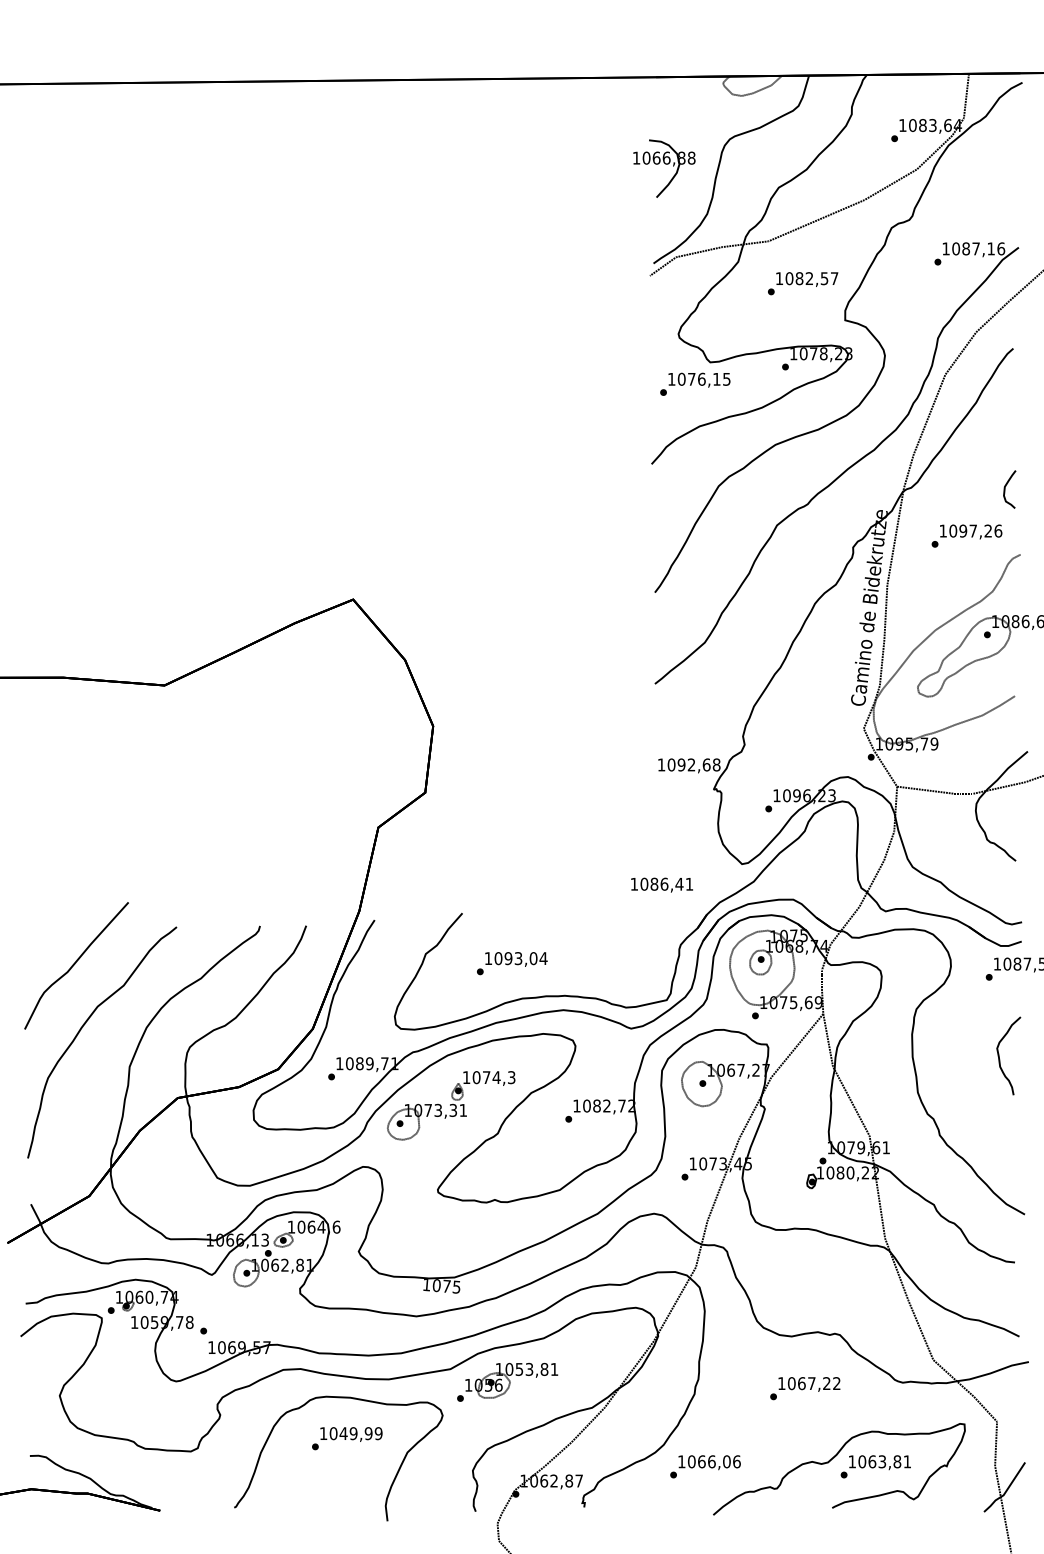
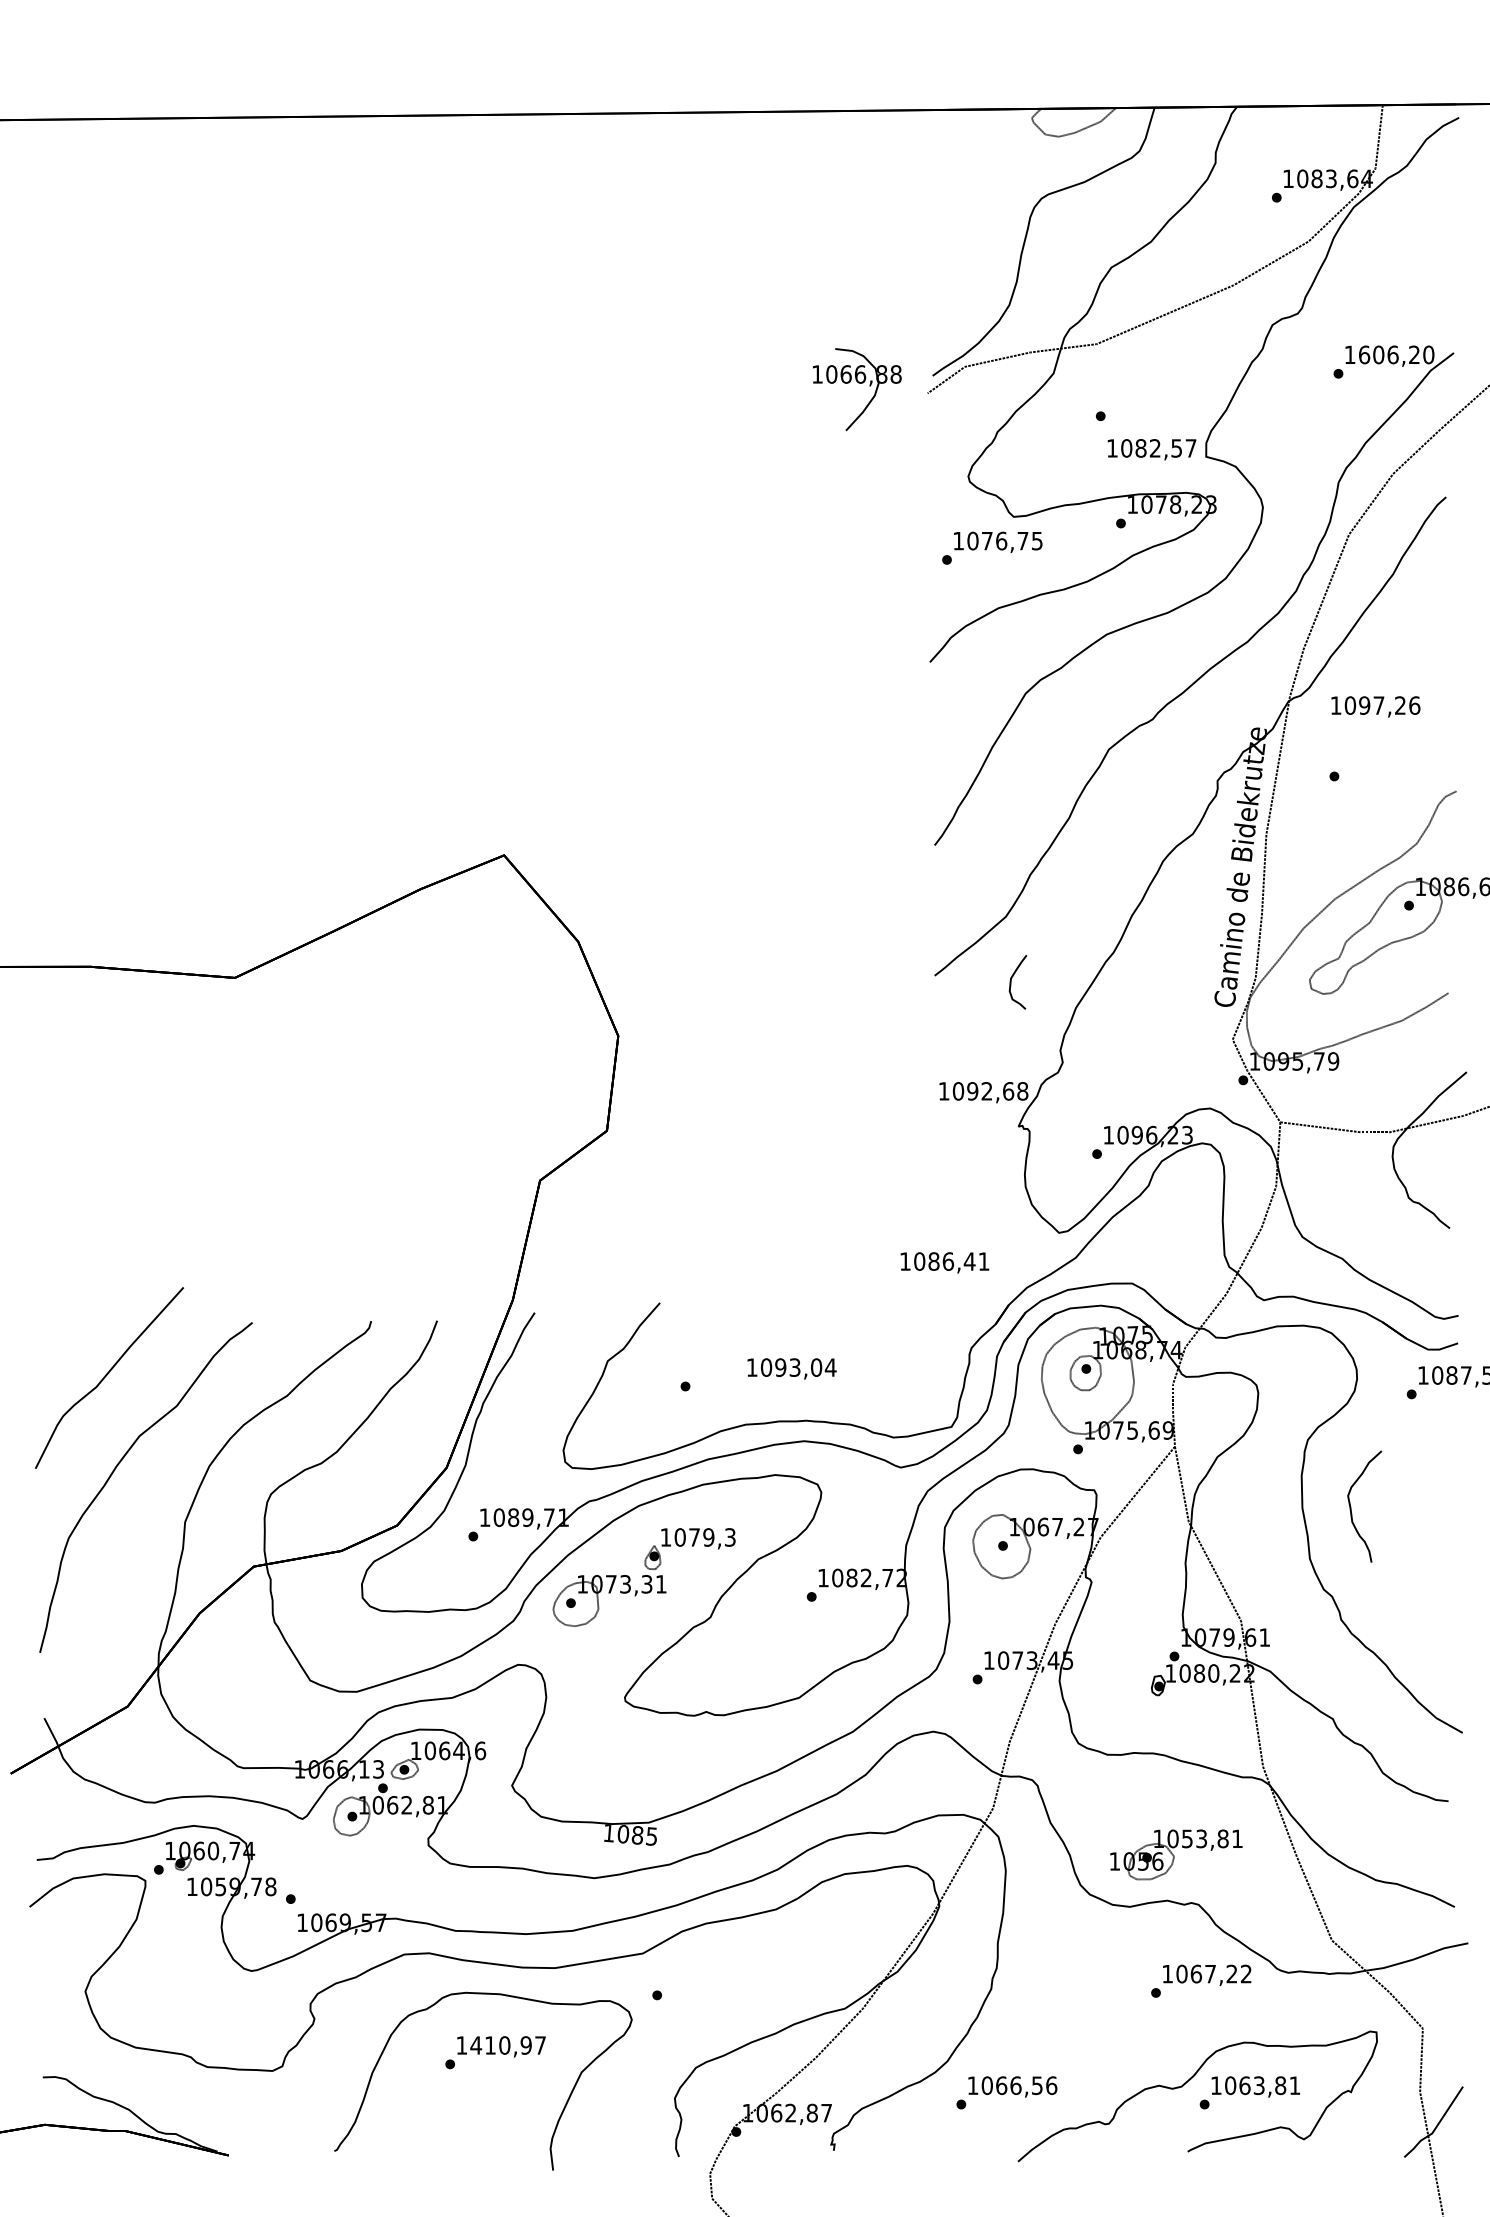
part: (665, 164) -> (858, 383), moved
text: (978, 248) -> (1396, 354), 1087,16 -> 1606,20
text: (806, 279) -> (1151, 449), moved
text: (716, 379) -> (1022, 541), 1076,15 -> 1076,75
curve: (1005, 489) -> (1011, 982), moved
text: (970, 531) -> (1375, 706), moved
text: (516, 959) -> (791, 1368), moved
curve: (999, 1055) -> (1351, 1506), moved
text: (496, 1077) -> (708, 1537), 1074,3 -> 1079,3
text: (446, 1286) -> (637, 1835), 1075 -> 1085
part: (511, 1380) -> (1176, 1854), moved
text: (805, 1388) -> (1201, 1980), moved
text: (356, 1433) -> (508, 2045), 1049,99 -> 1410,97
text: (726, 1461) -> (1036, 2085), 1066,06 -> 1066,56

